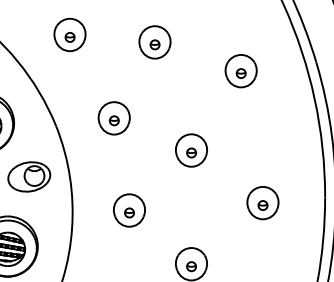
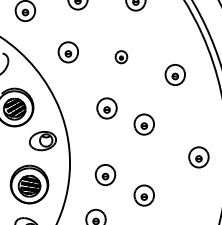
part: (155, 43) -> (121, 57), size x0.6
part: (113, 118) -> (106, 108), moved
part: (262, 203) -> (198, 157), moved
part: (129, 211) -> (105, 175), moved

